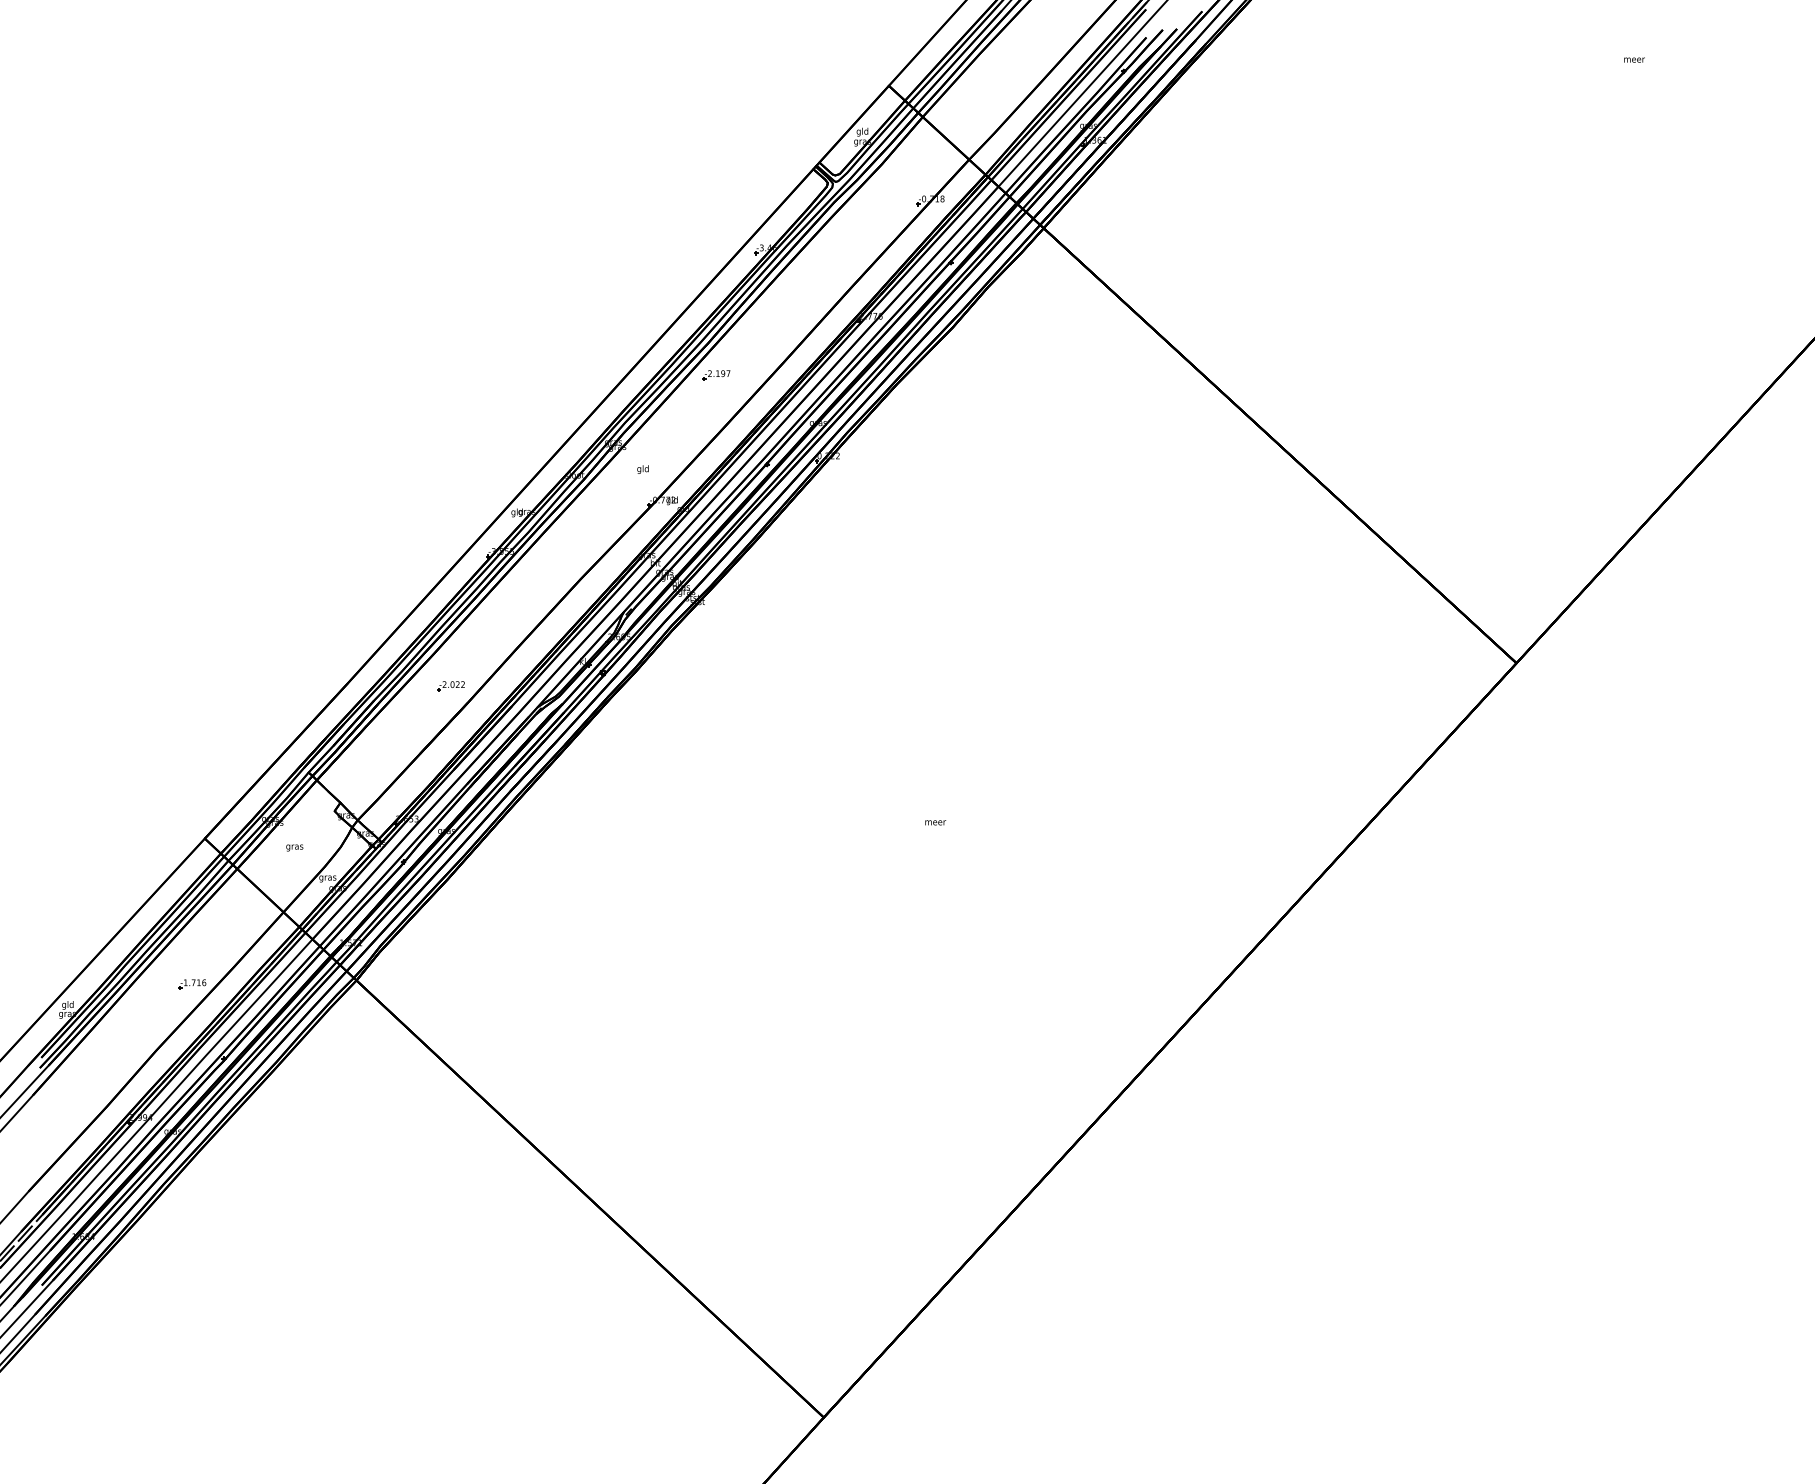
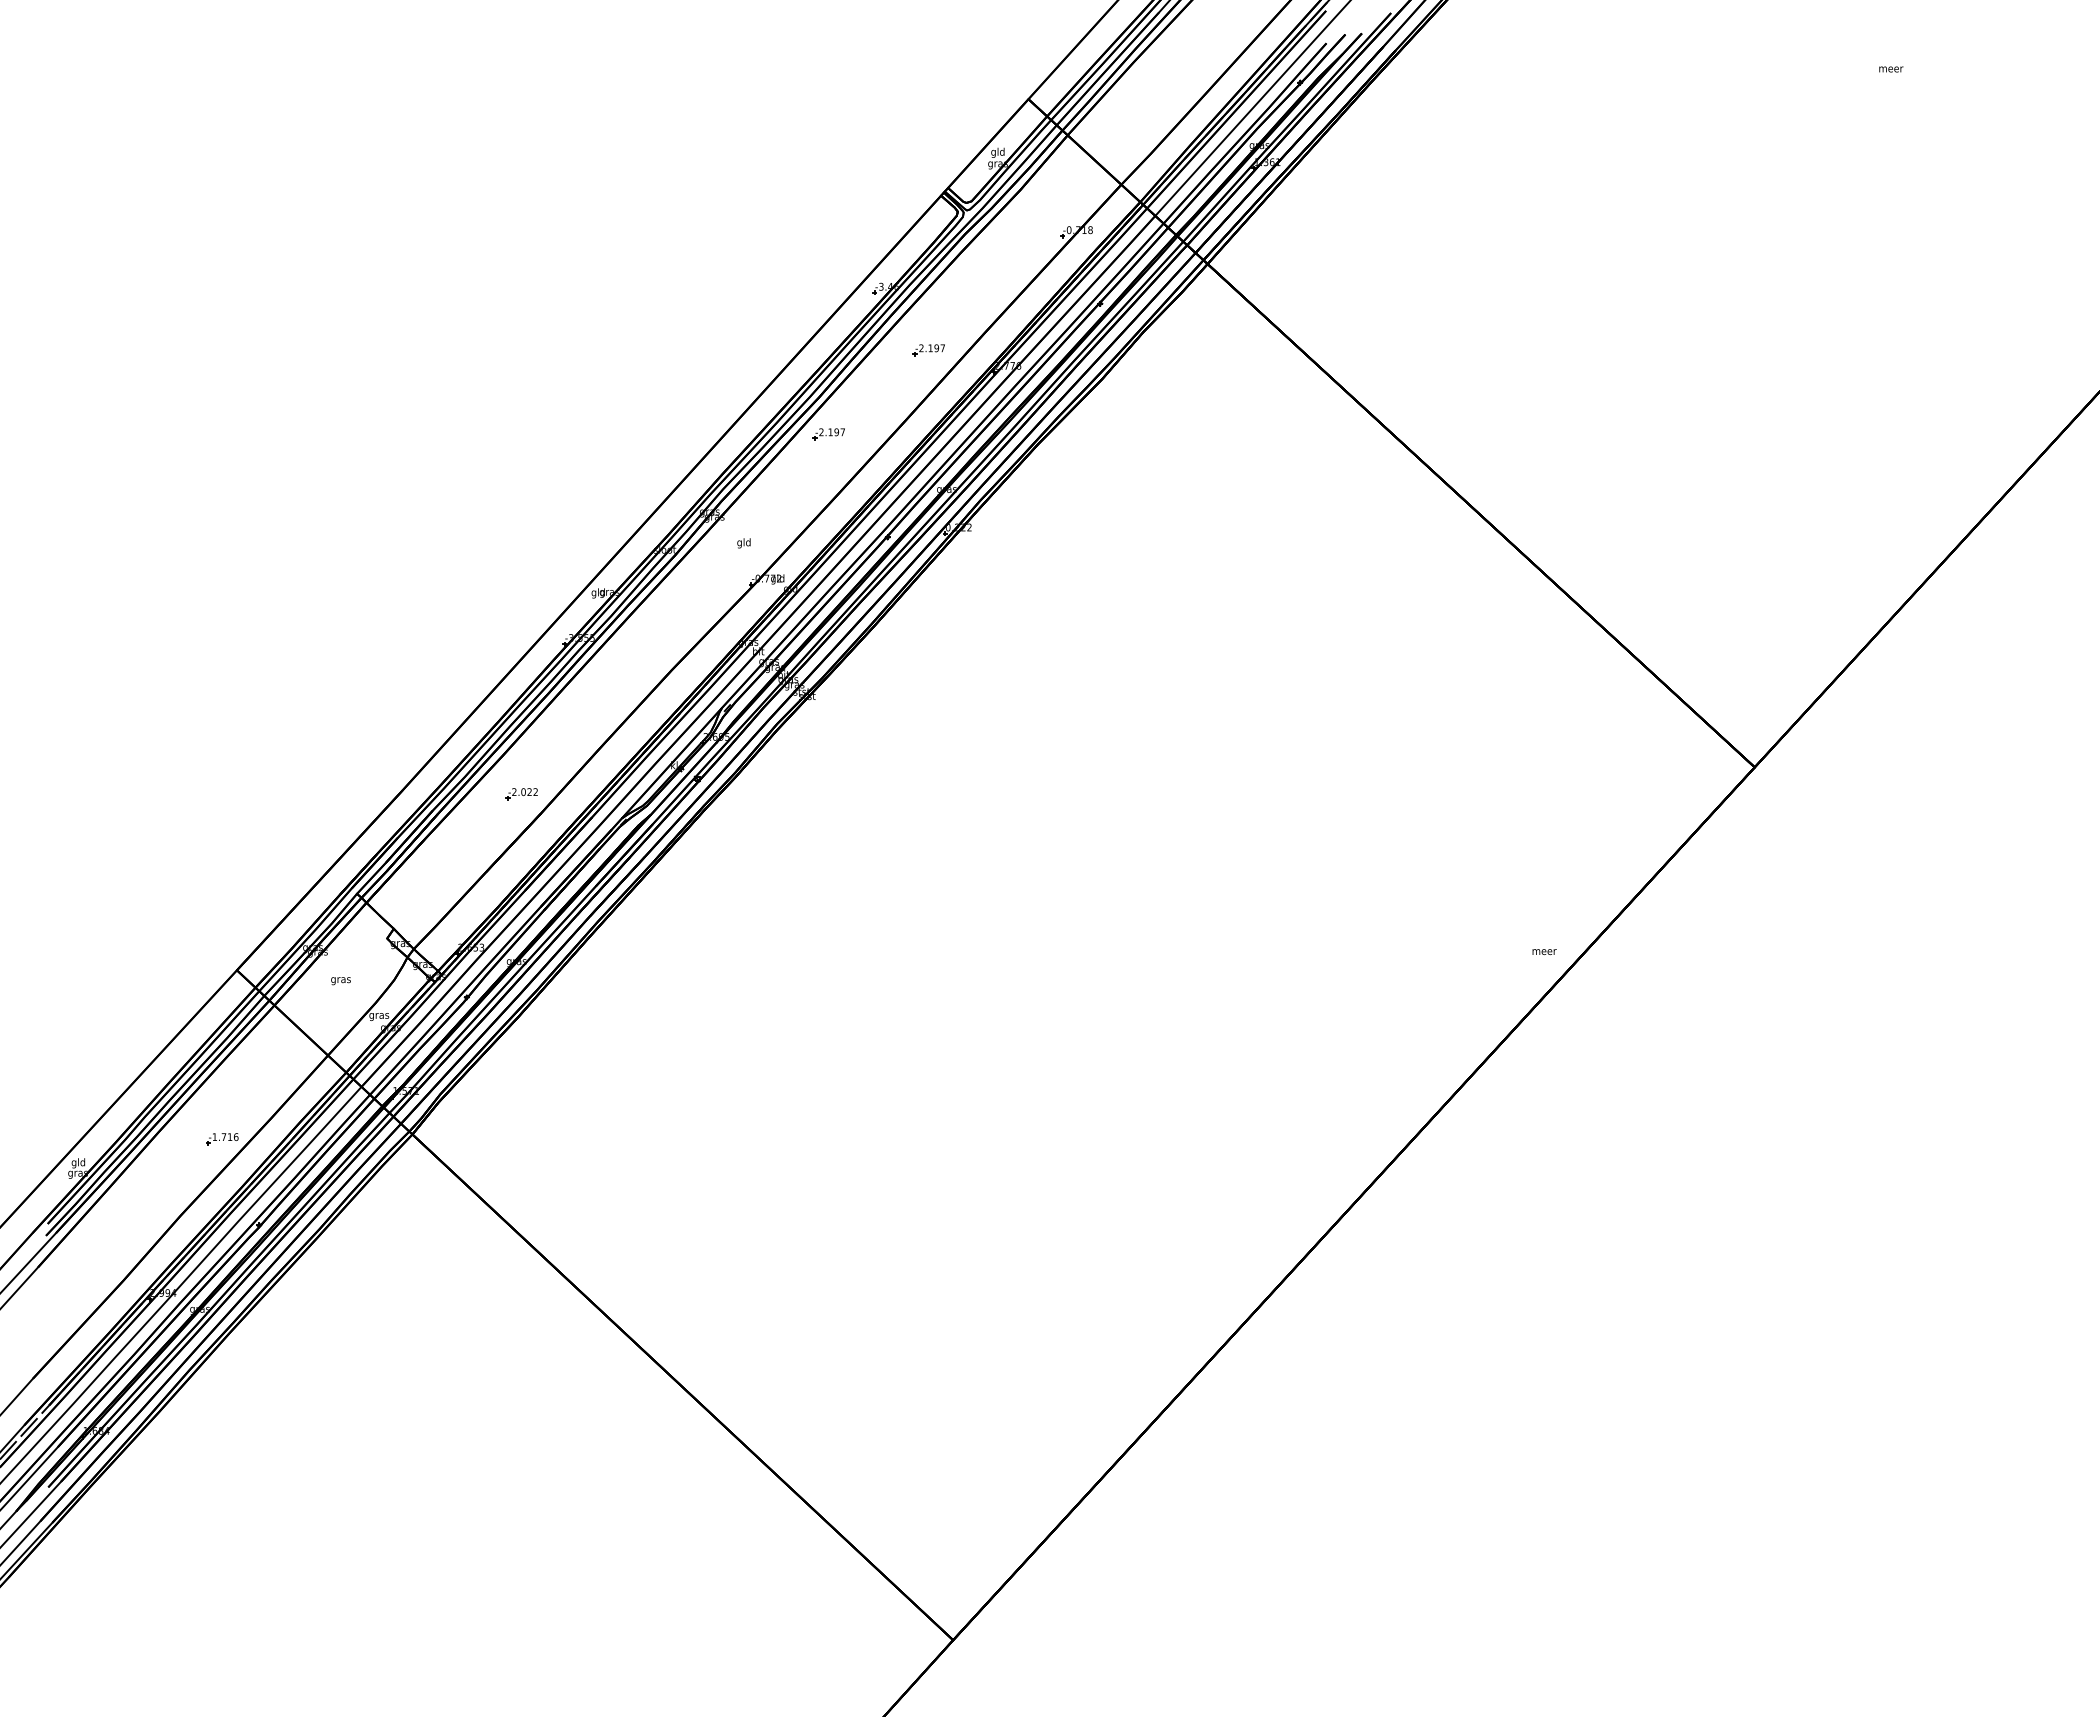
part: (802, 302) -> (928, 350), added
text: (935, 822) -> (1544, 951), moved

